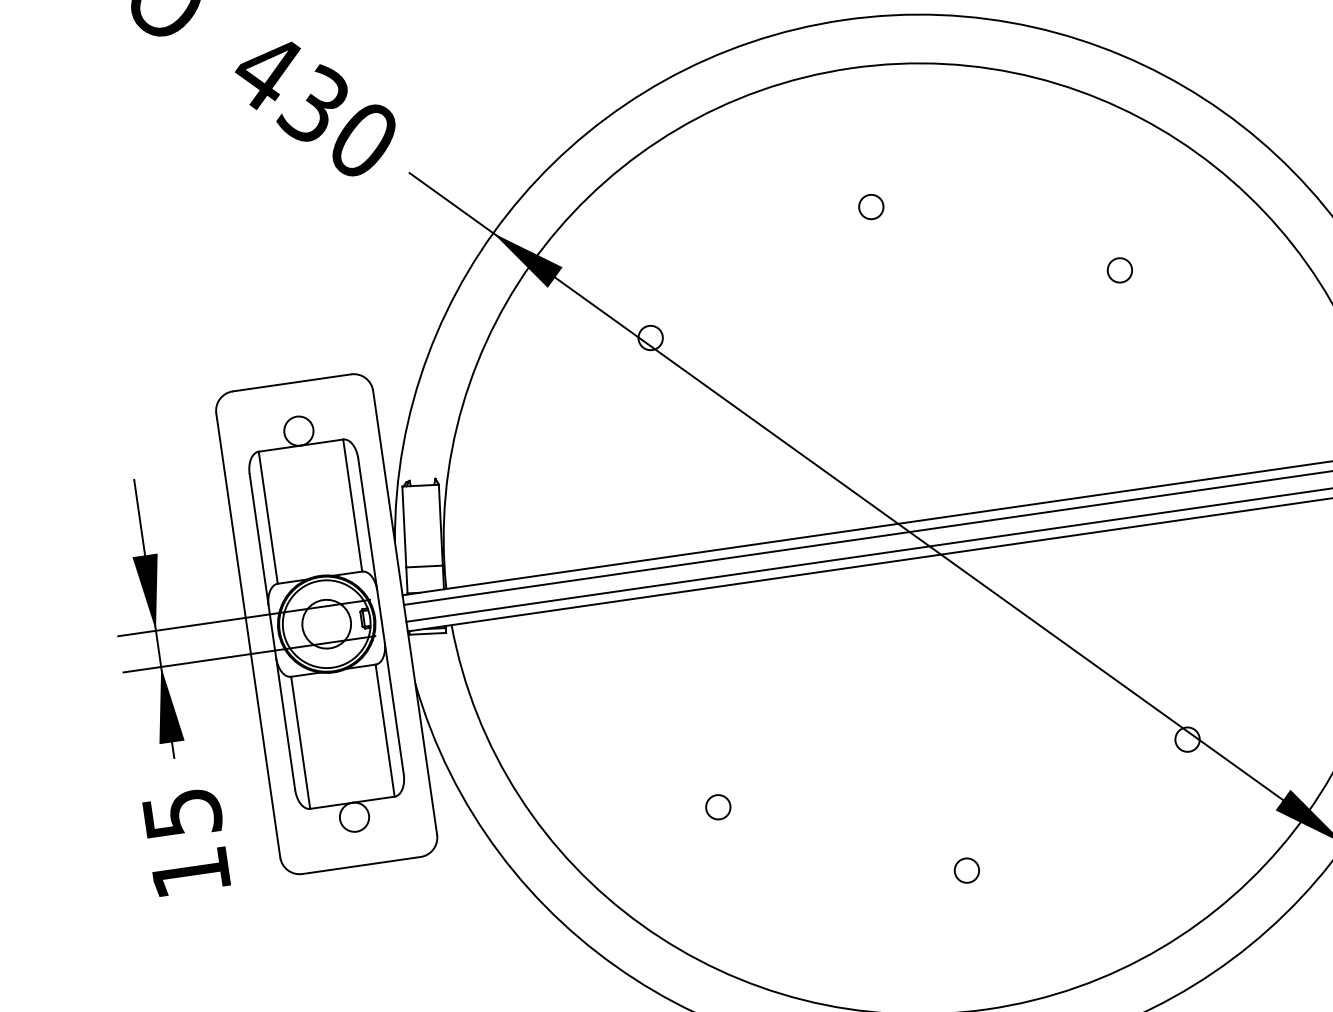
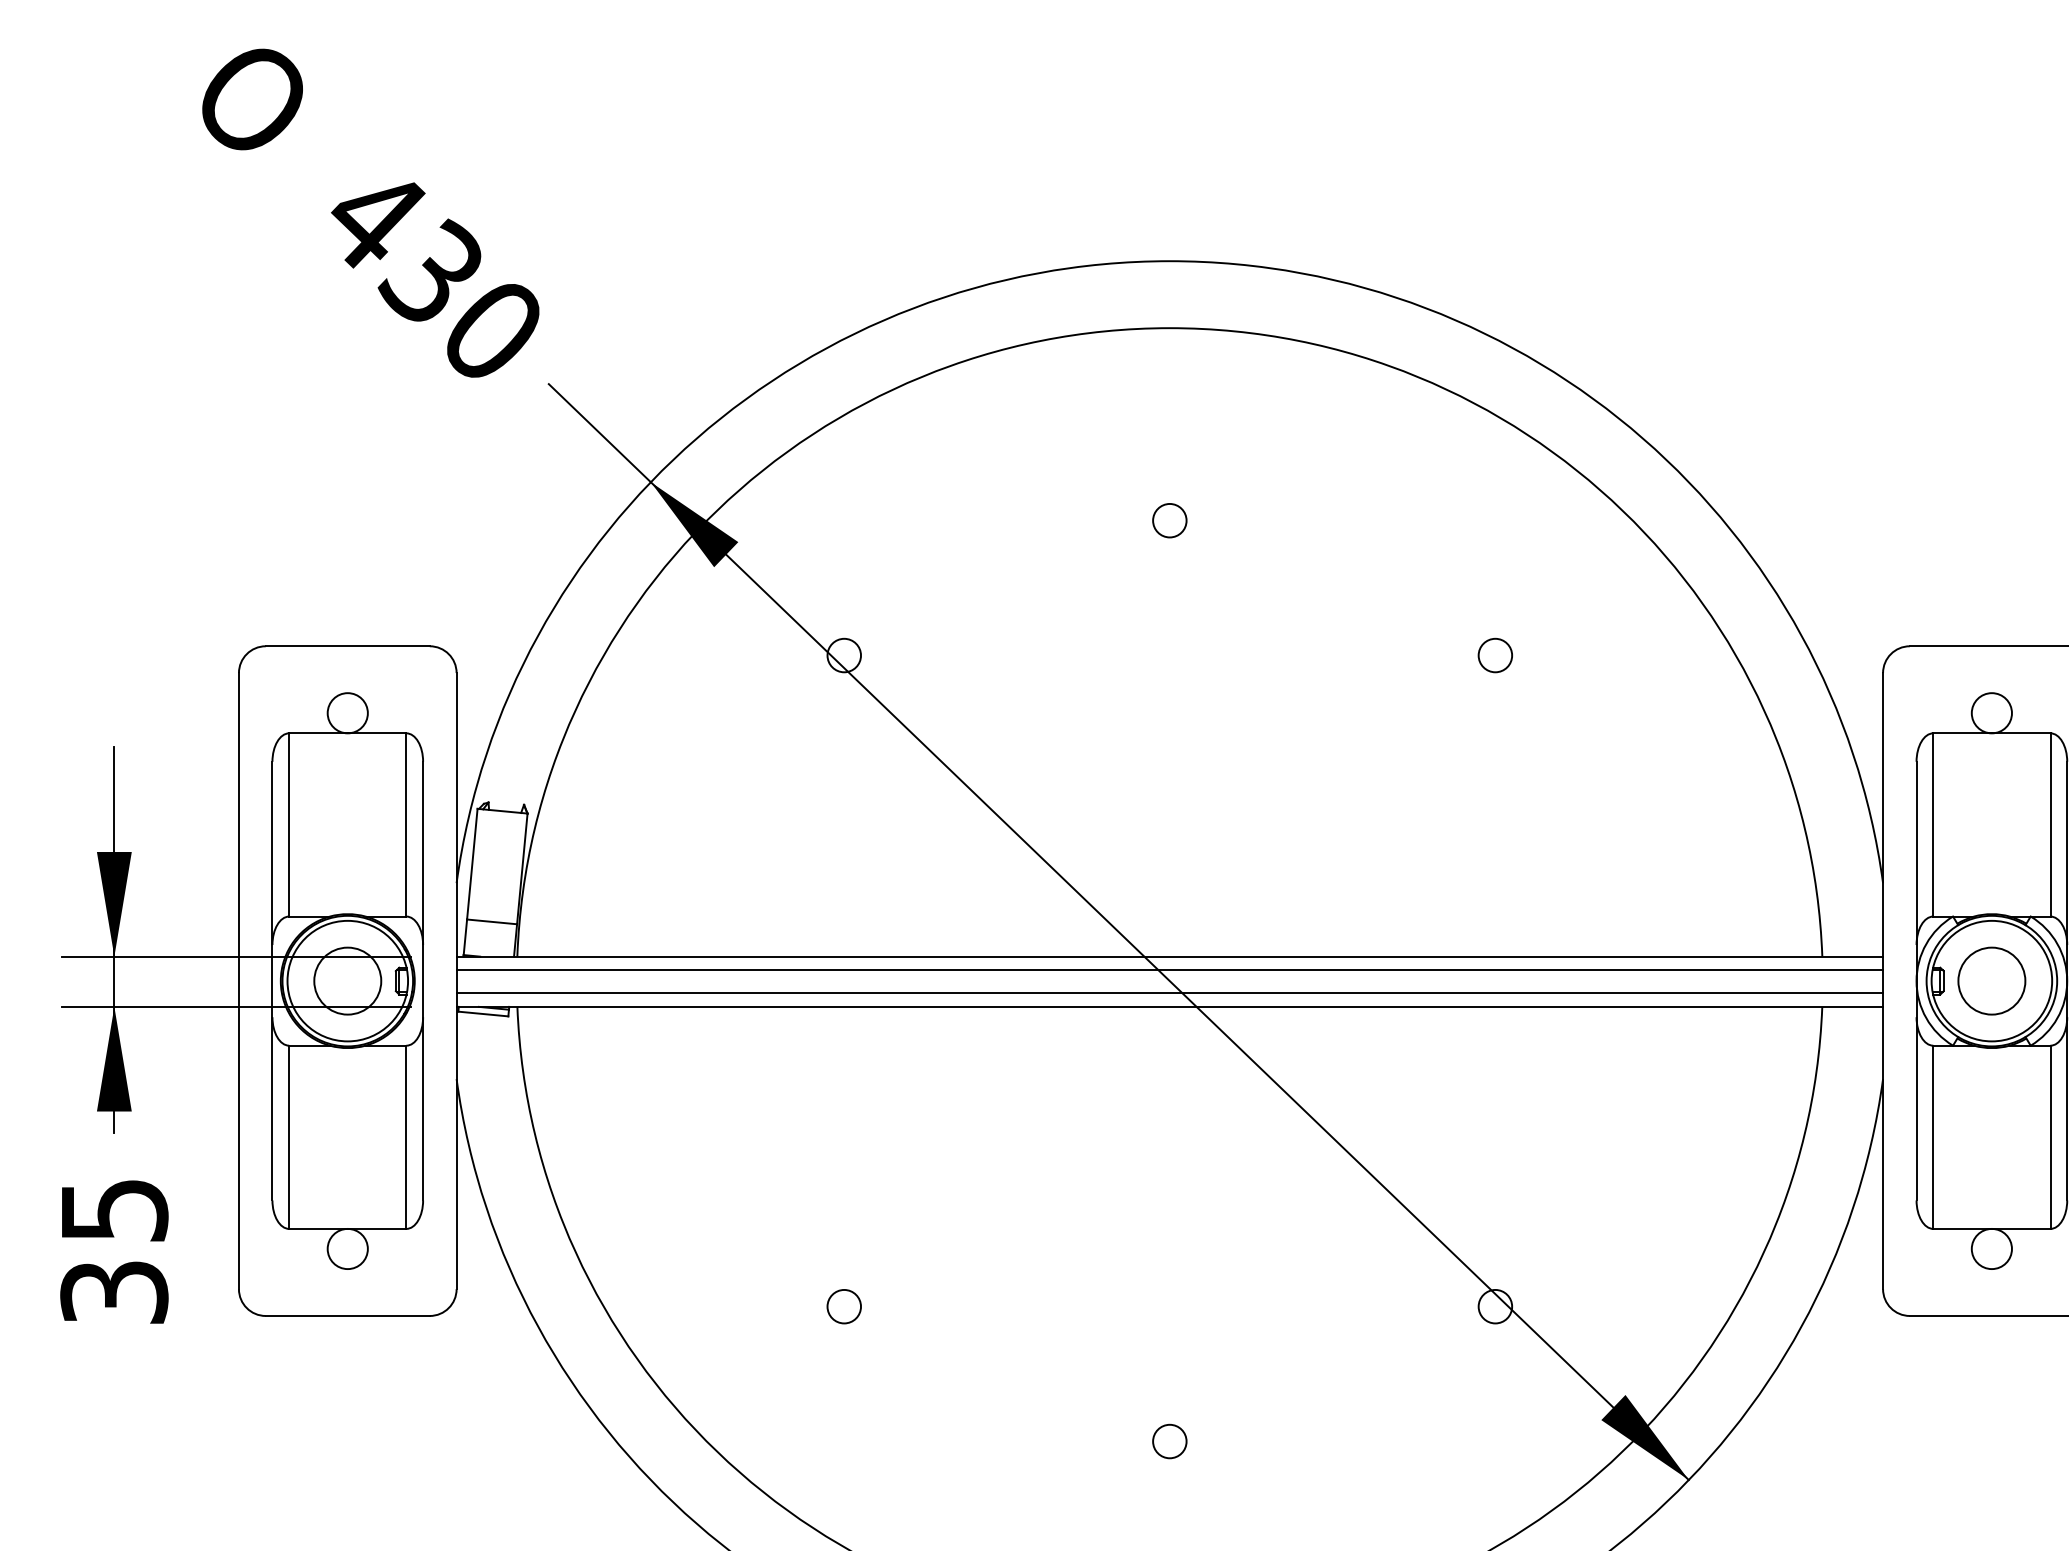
text: (190, 872) -> (114, 1292), 15 -> 35

